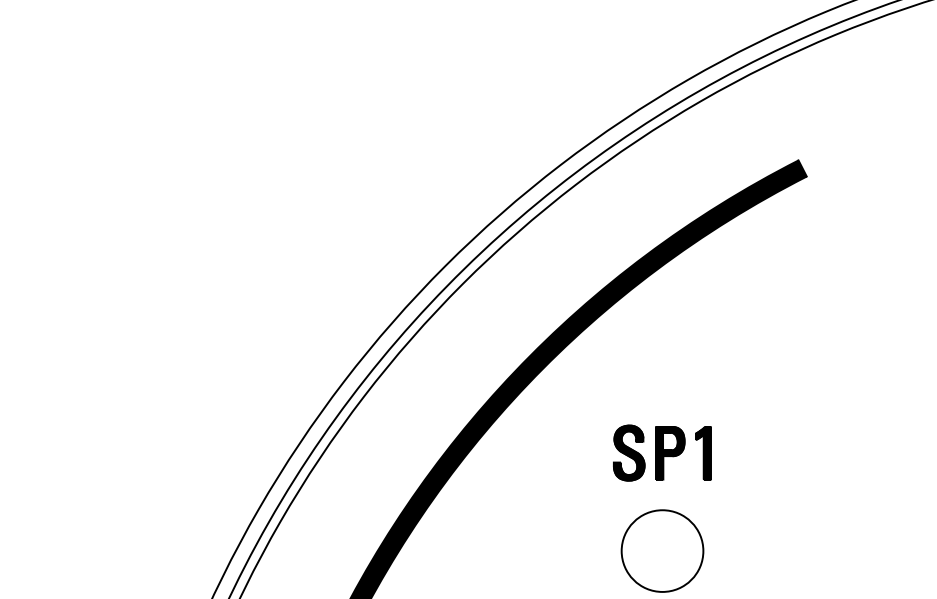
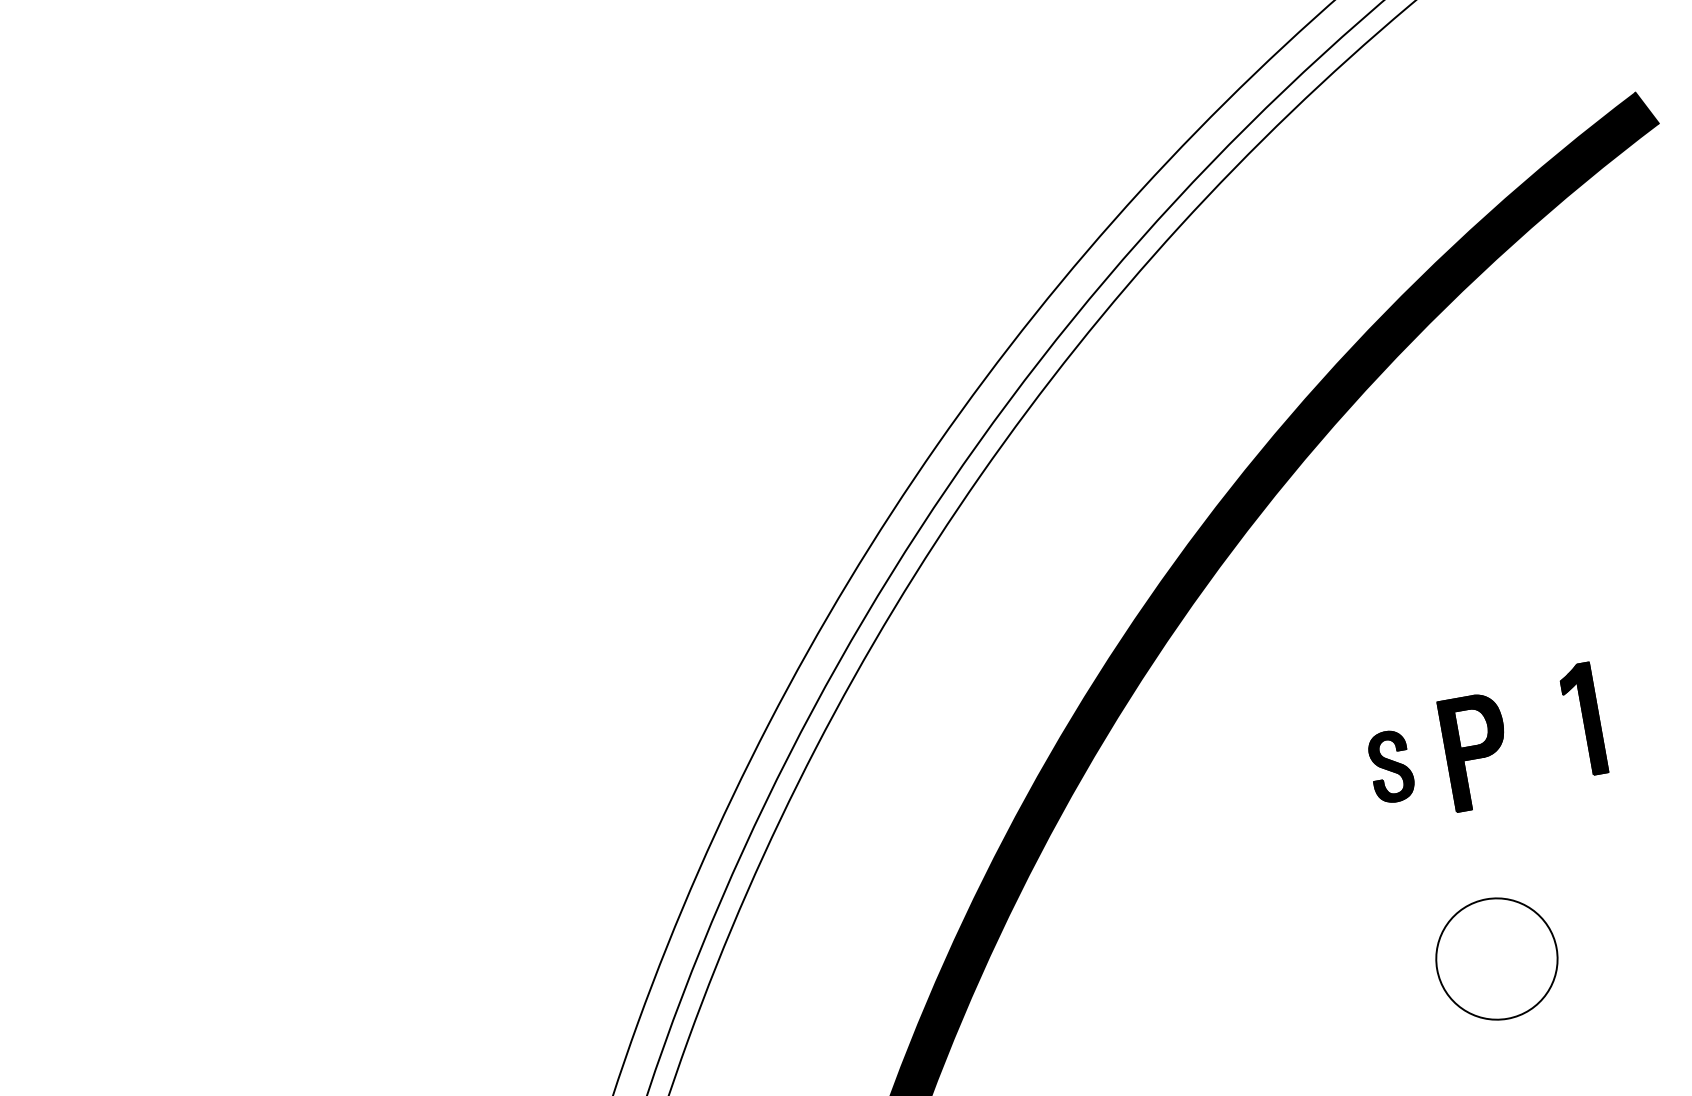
part: (629, 452) -> (1391, 765), size x0.6
part: (703, 453) -> (1583, 720), moved
circle: (662, 550) -> (1496, 957), size x0.7

